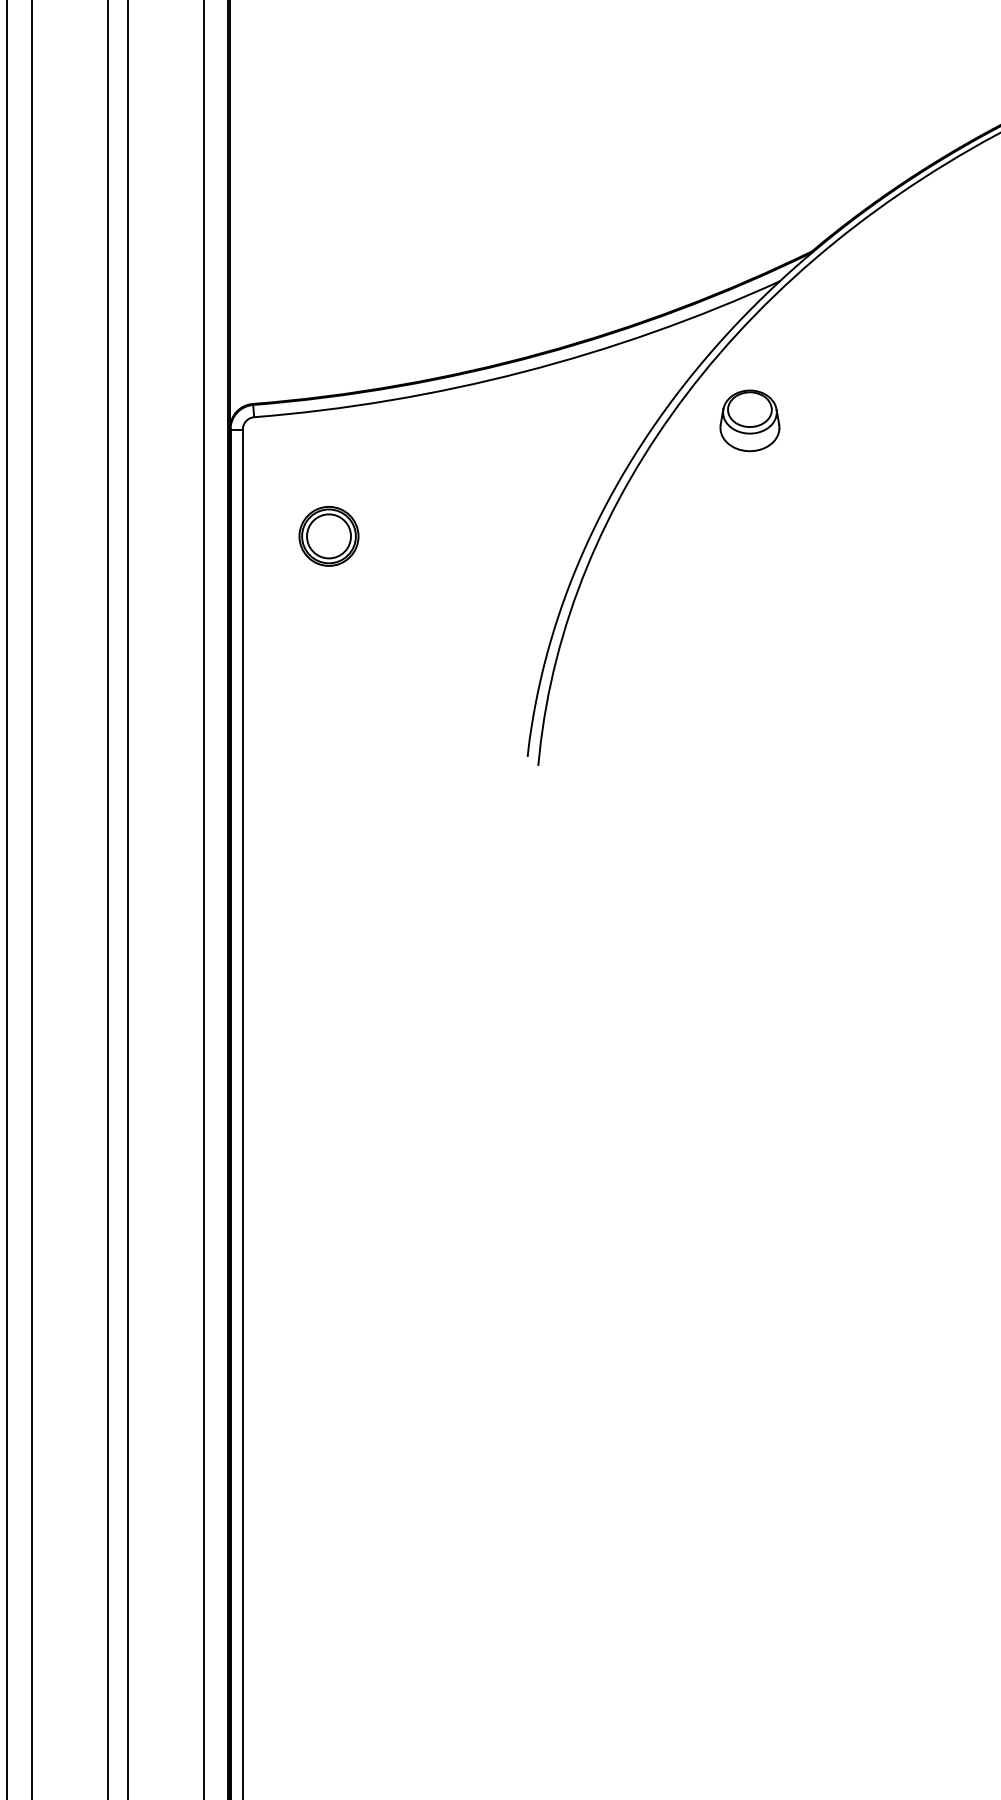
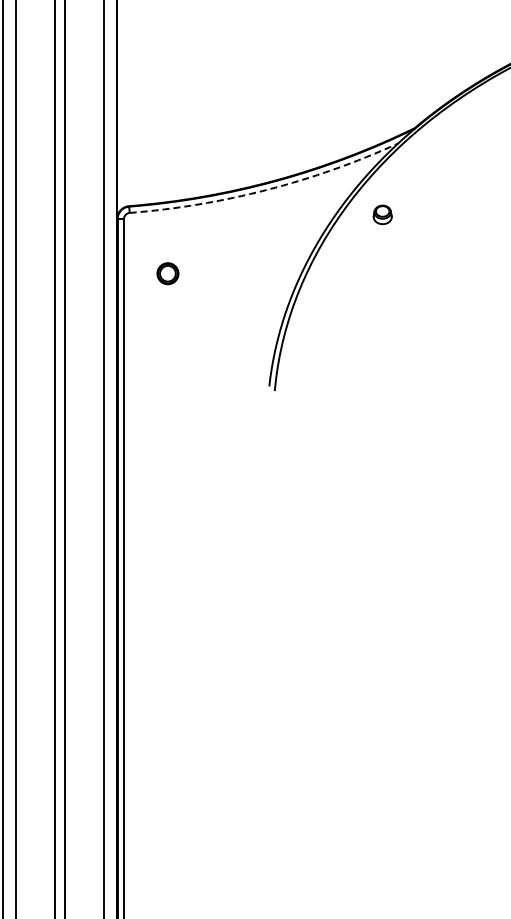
arc: (523, 371) -> (267, 189), solid -> dashed
part: (749, 420) -> (382, 214), size x0.6
part: (328, 535) -> (167, 273), size x0.7

